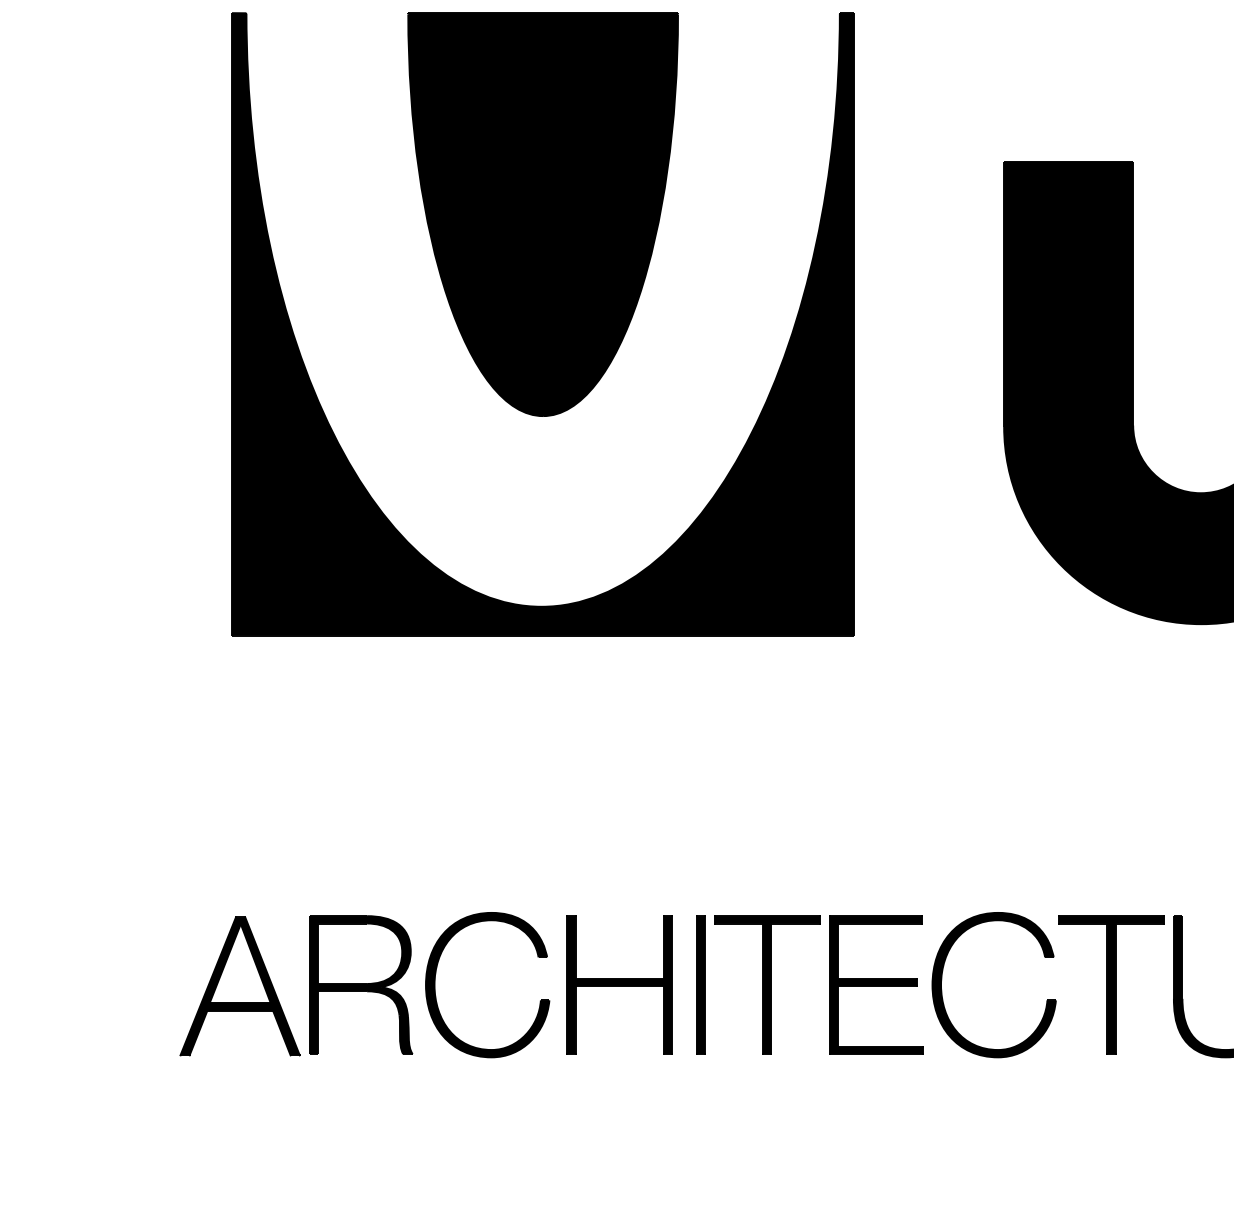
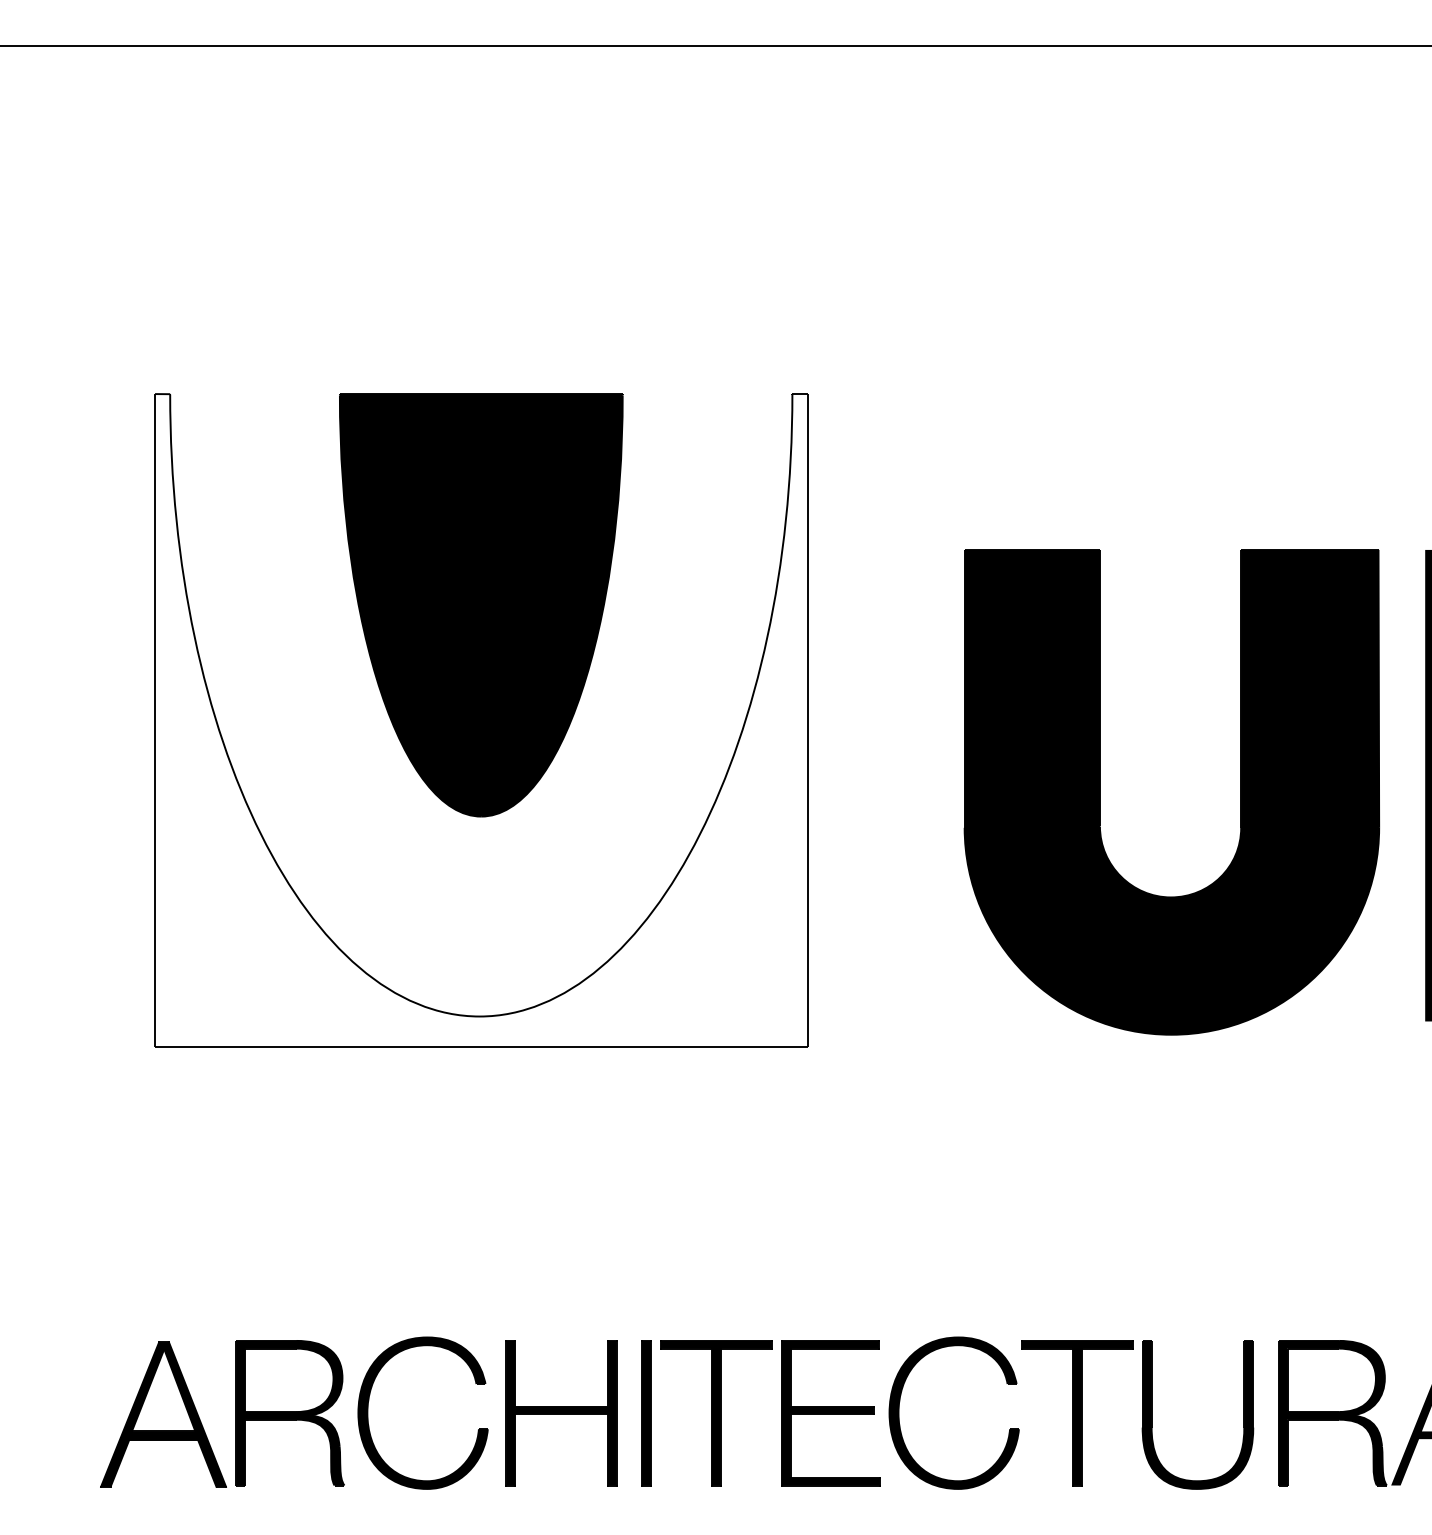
fill: (543, 324) -> (481, 720), removed

